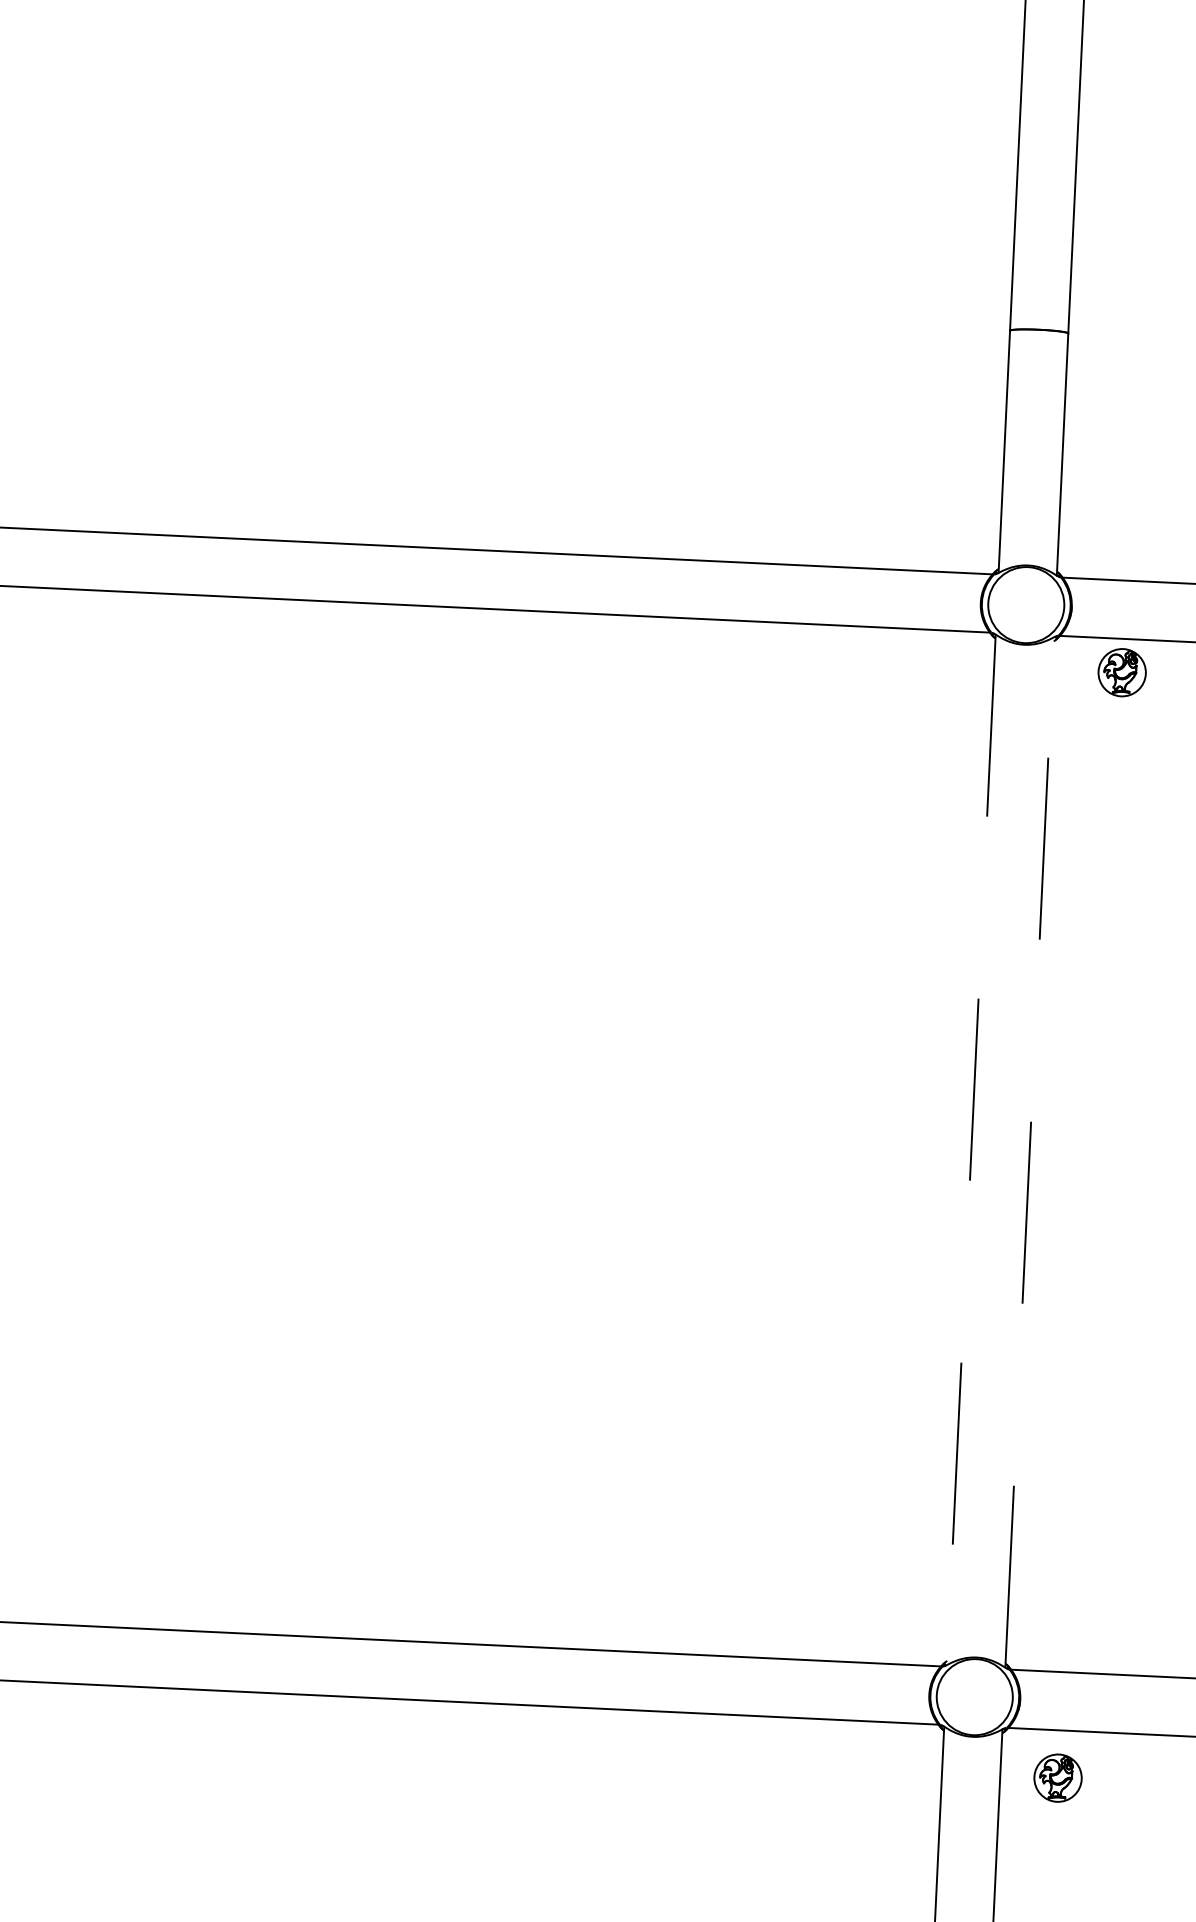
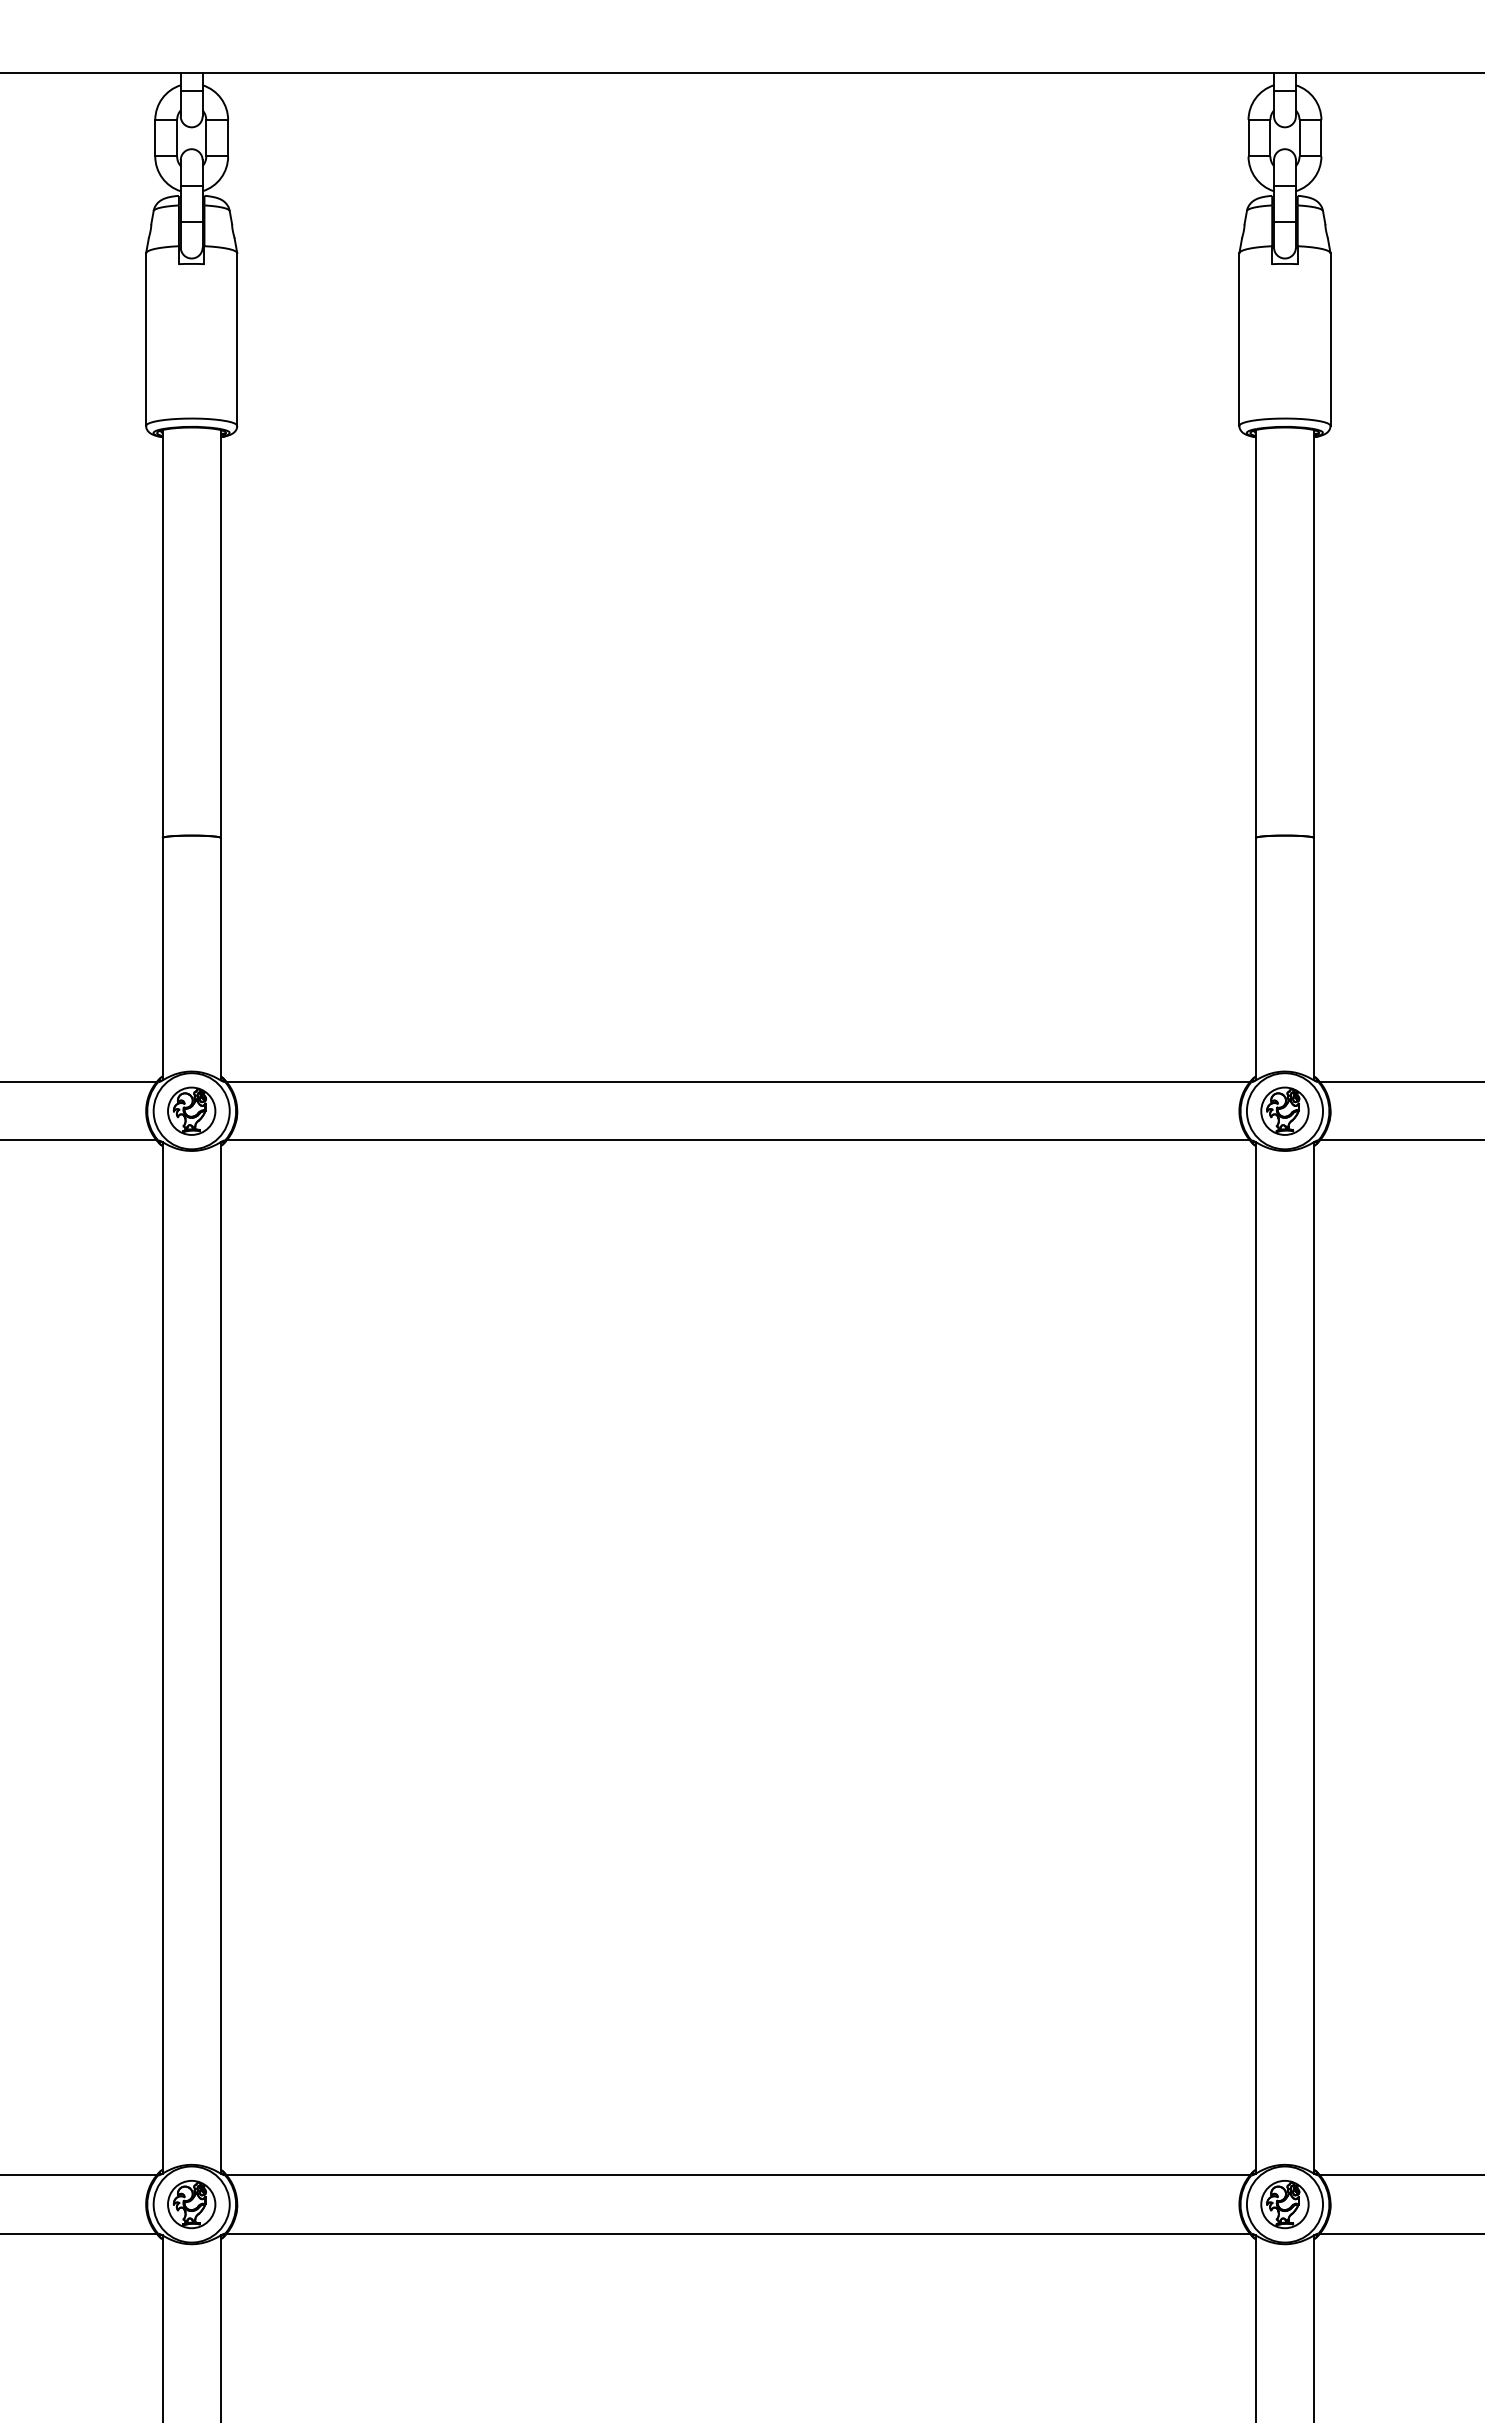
part: (1121, 671) -> (1284, 1110), moved
line: (971, 1149) -> (1255, 1657), dashed -> solid
line: (1030, 1152) -> (1314, 1657), dashed -> solid
part: (1057, 1778) -> (1284, 2204), moved

